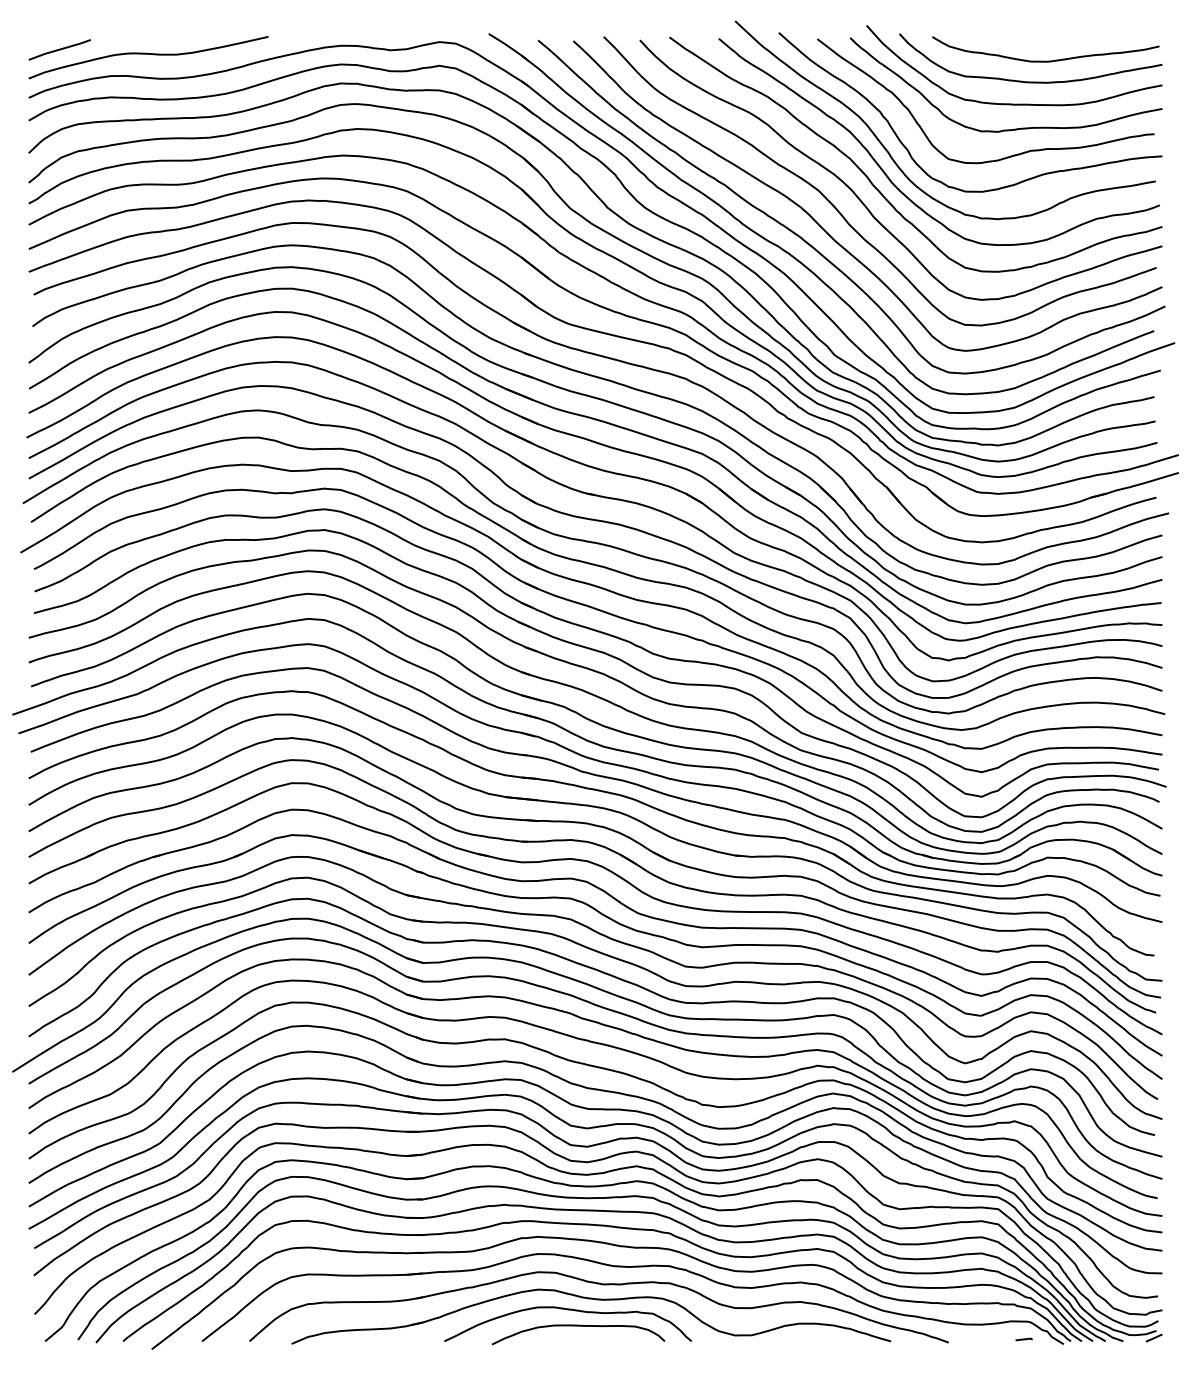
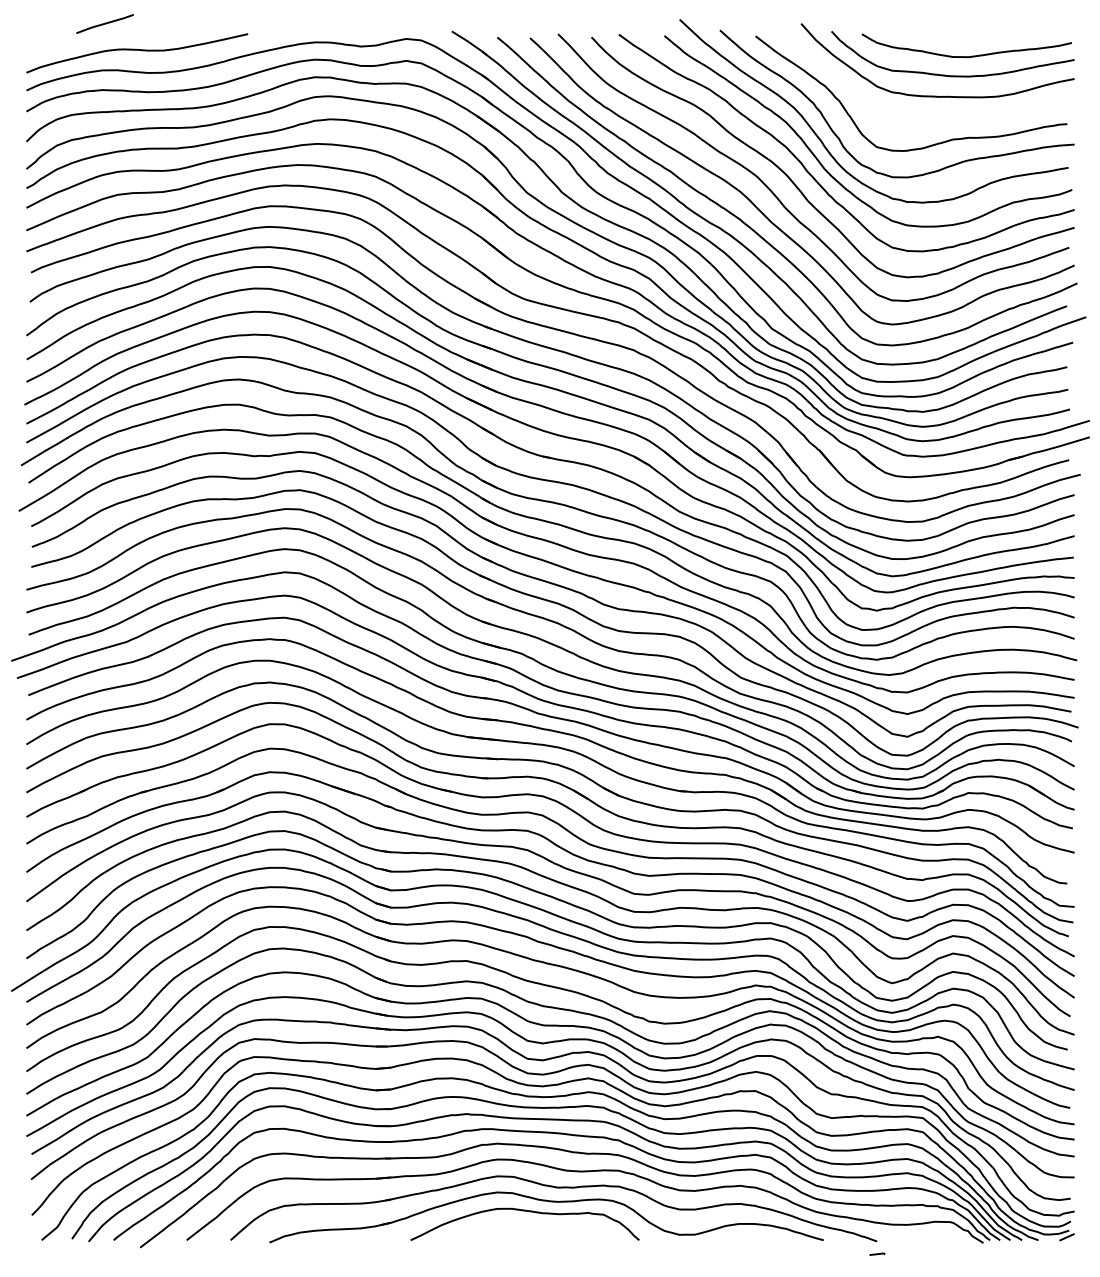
line: (59, 49) -> (104, 23), moved
curve: (1014, 128) -> (937, 118), removed
curve: (578, 1326) -> (534, 1226), removed
line: (1023, 1339) -> (876, 1254), moved

